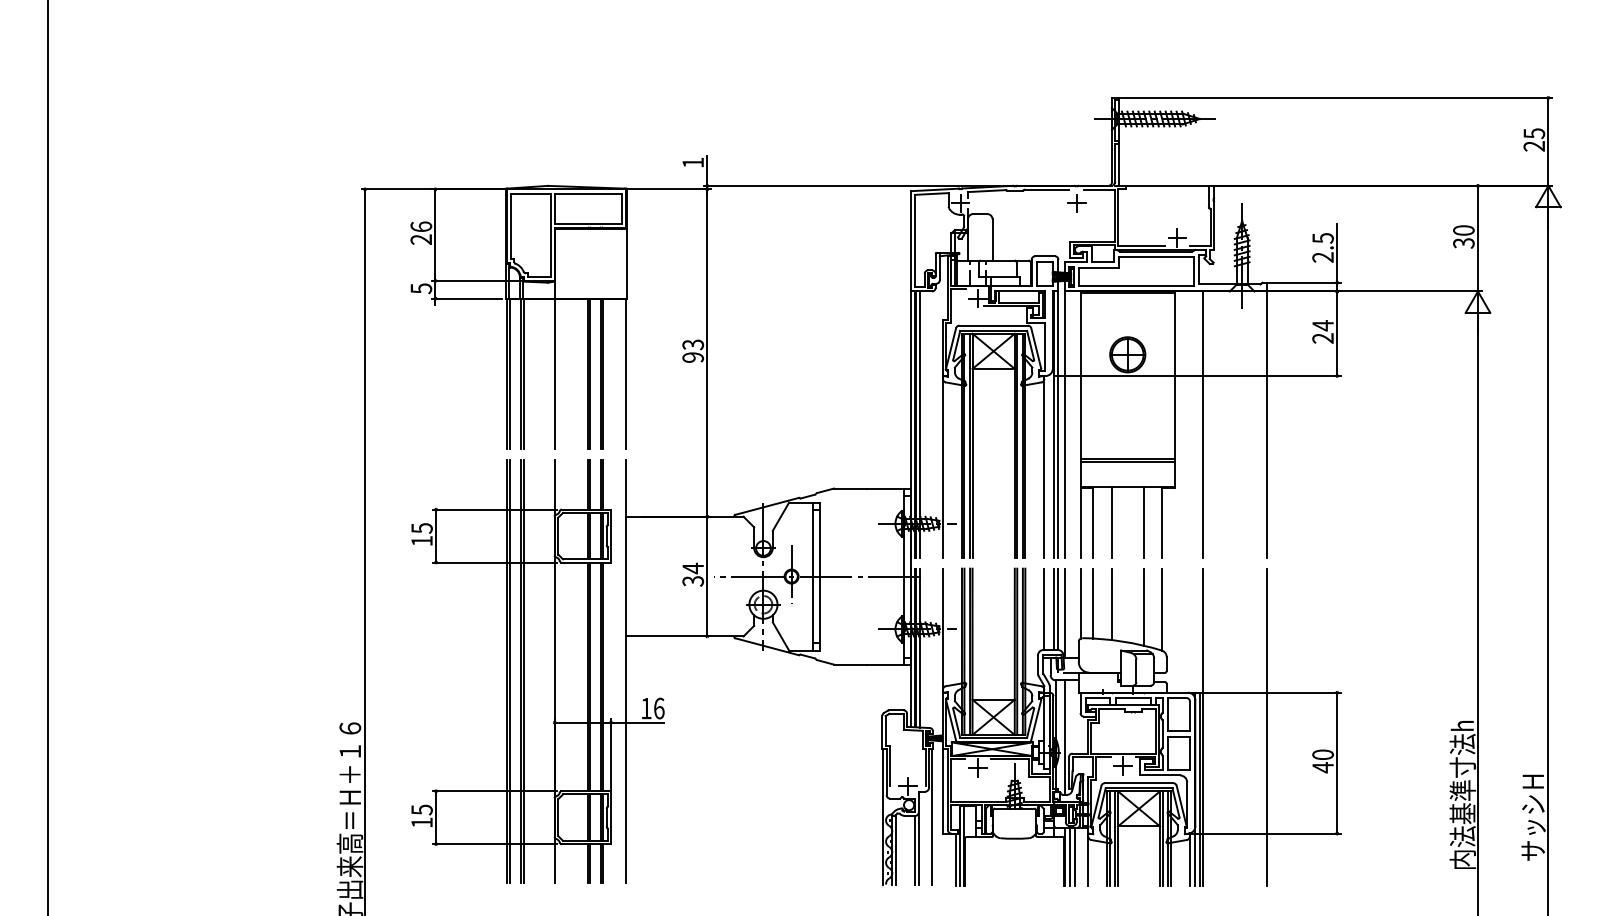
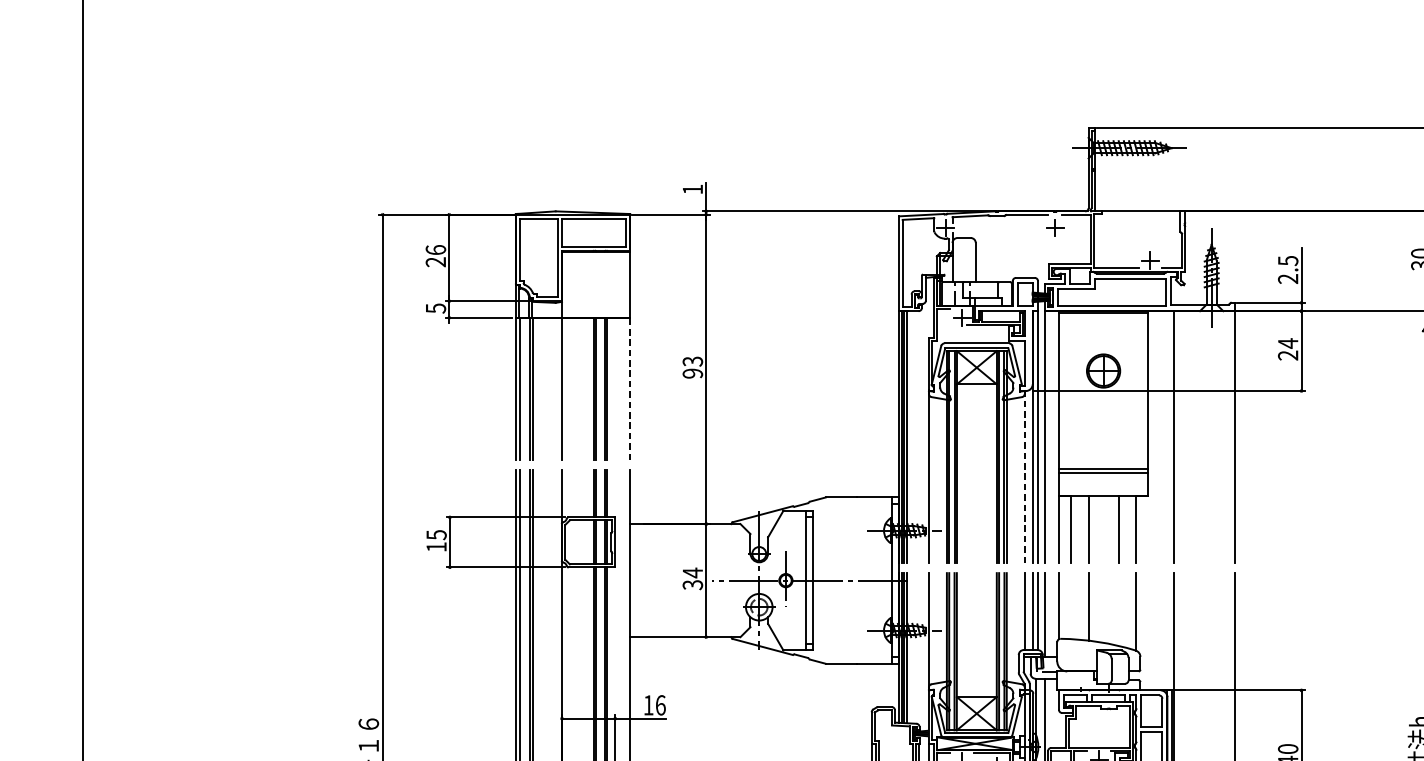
line: (626, 373) -> (629, 388), solid -> dashed
line: (1044, 466) -> (1024, 476), solid -> dashed
line: (1093, 603) -> (1071, 606), removed
line: (1143, 606) -> (1118, 608), removed

